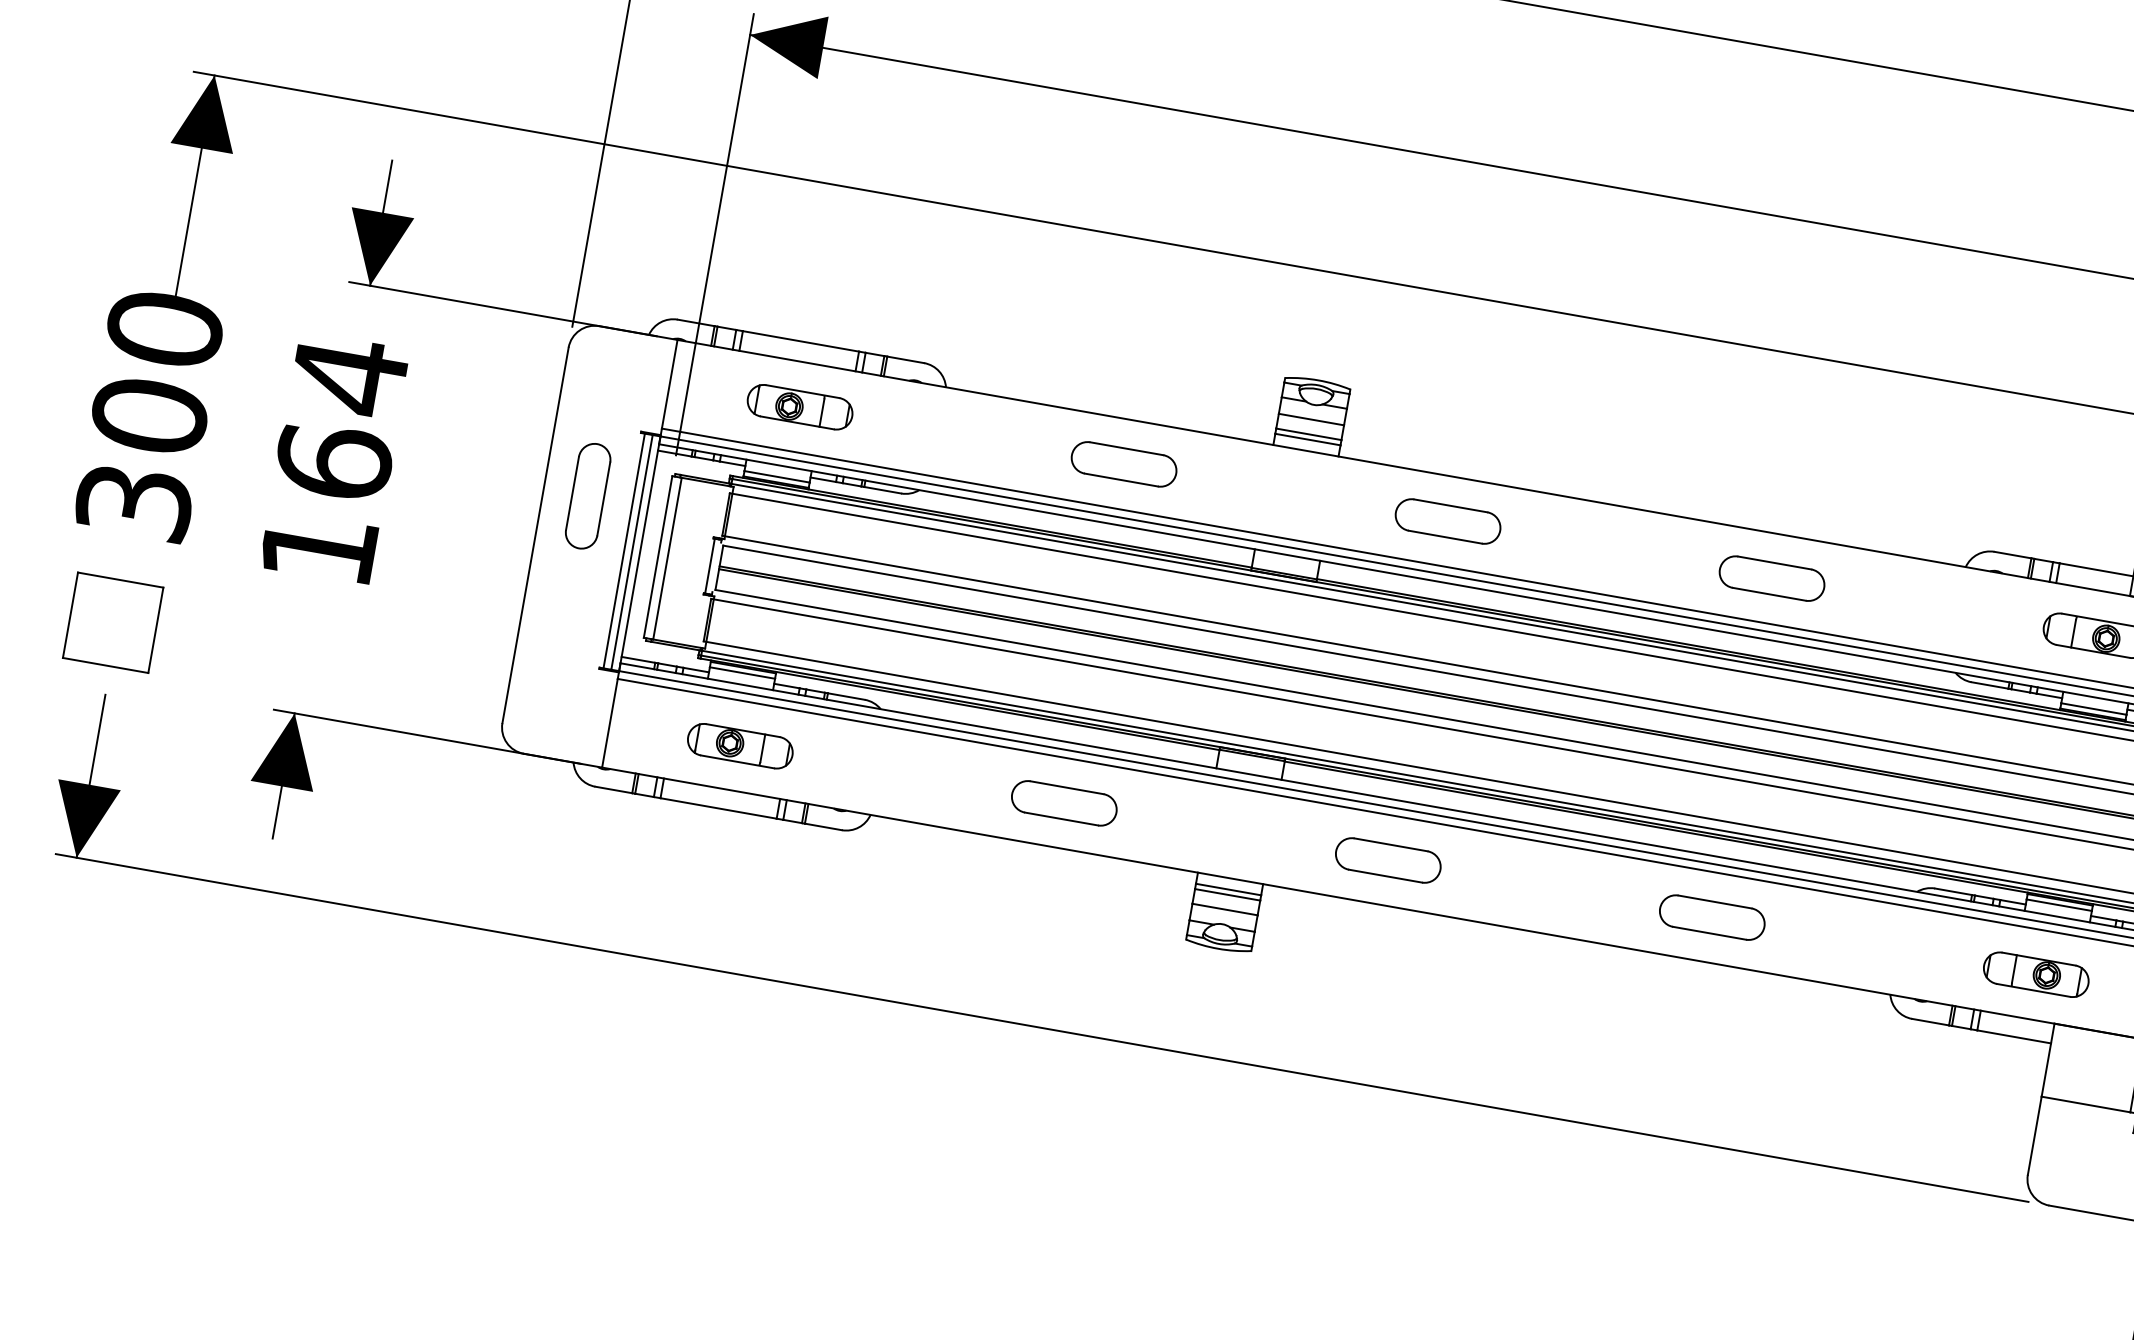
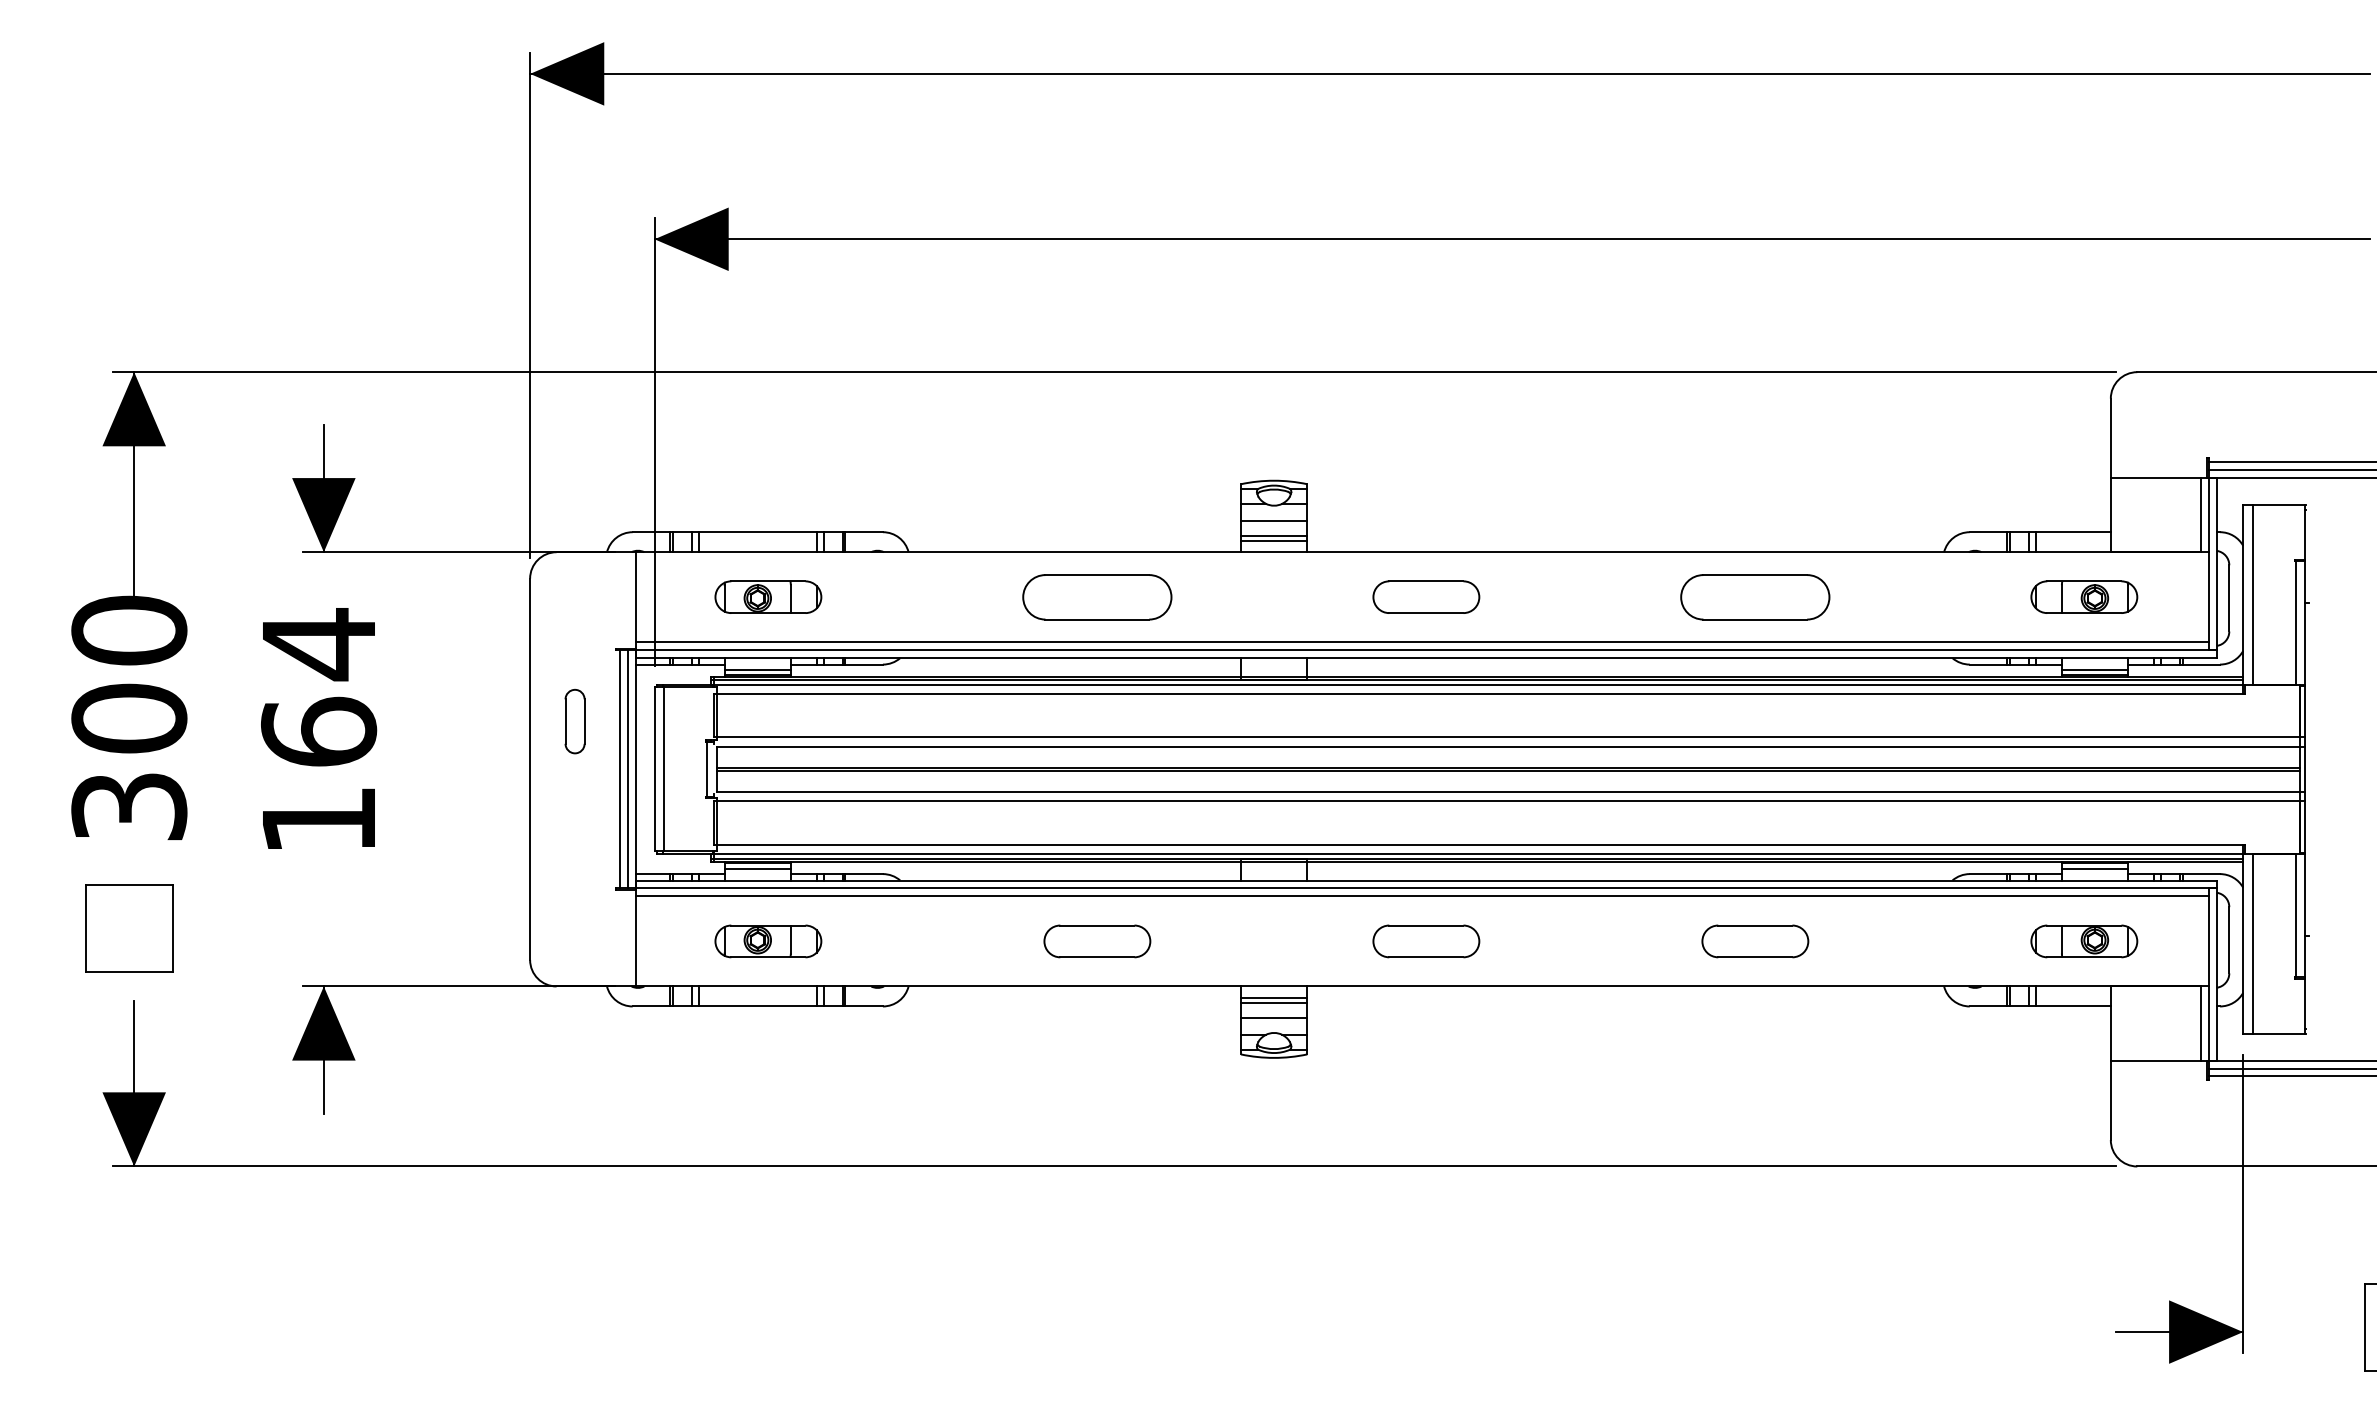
part: (1124, 463) -> (1097, 596), size x1.4
part: (587, 495) -> (574, 721), size x0.6
part: (1772, 577) -> (1755, 596), size x1.4

